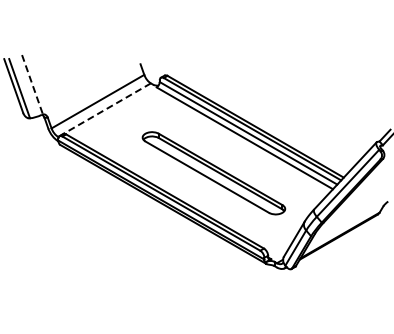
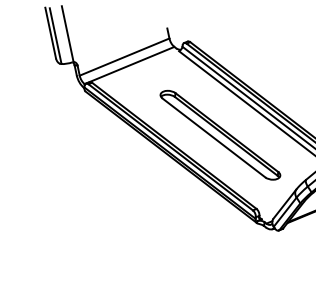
line: (32, 85) -> (67, 34), dashed -> solid
line: (104, 110) -> (129, 65), dashed -> solid

